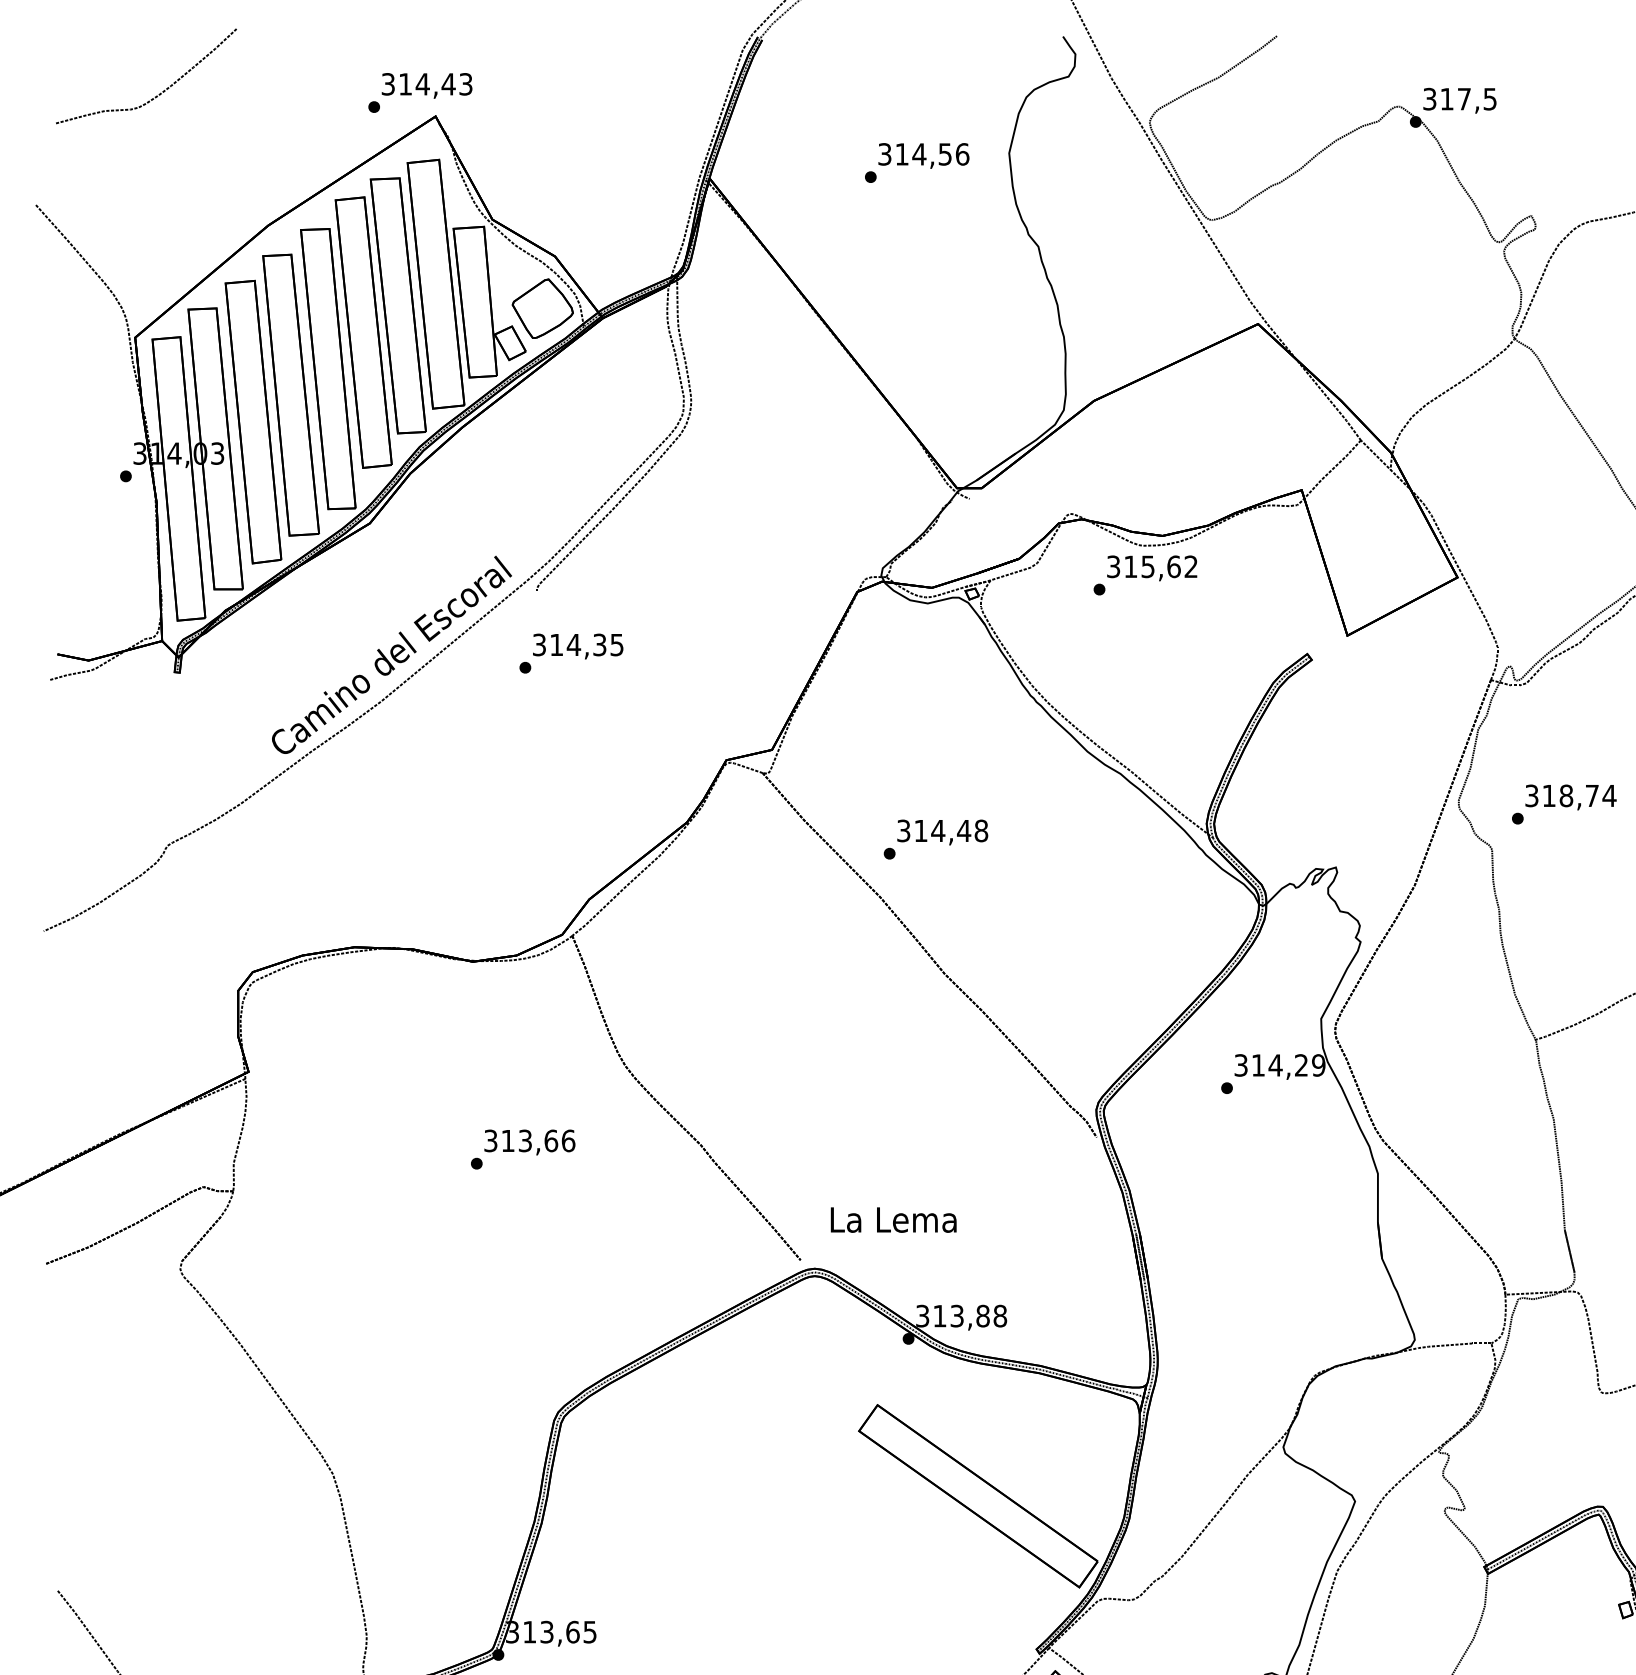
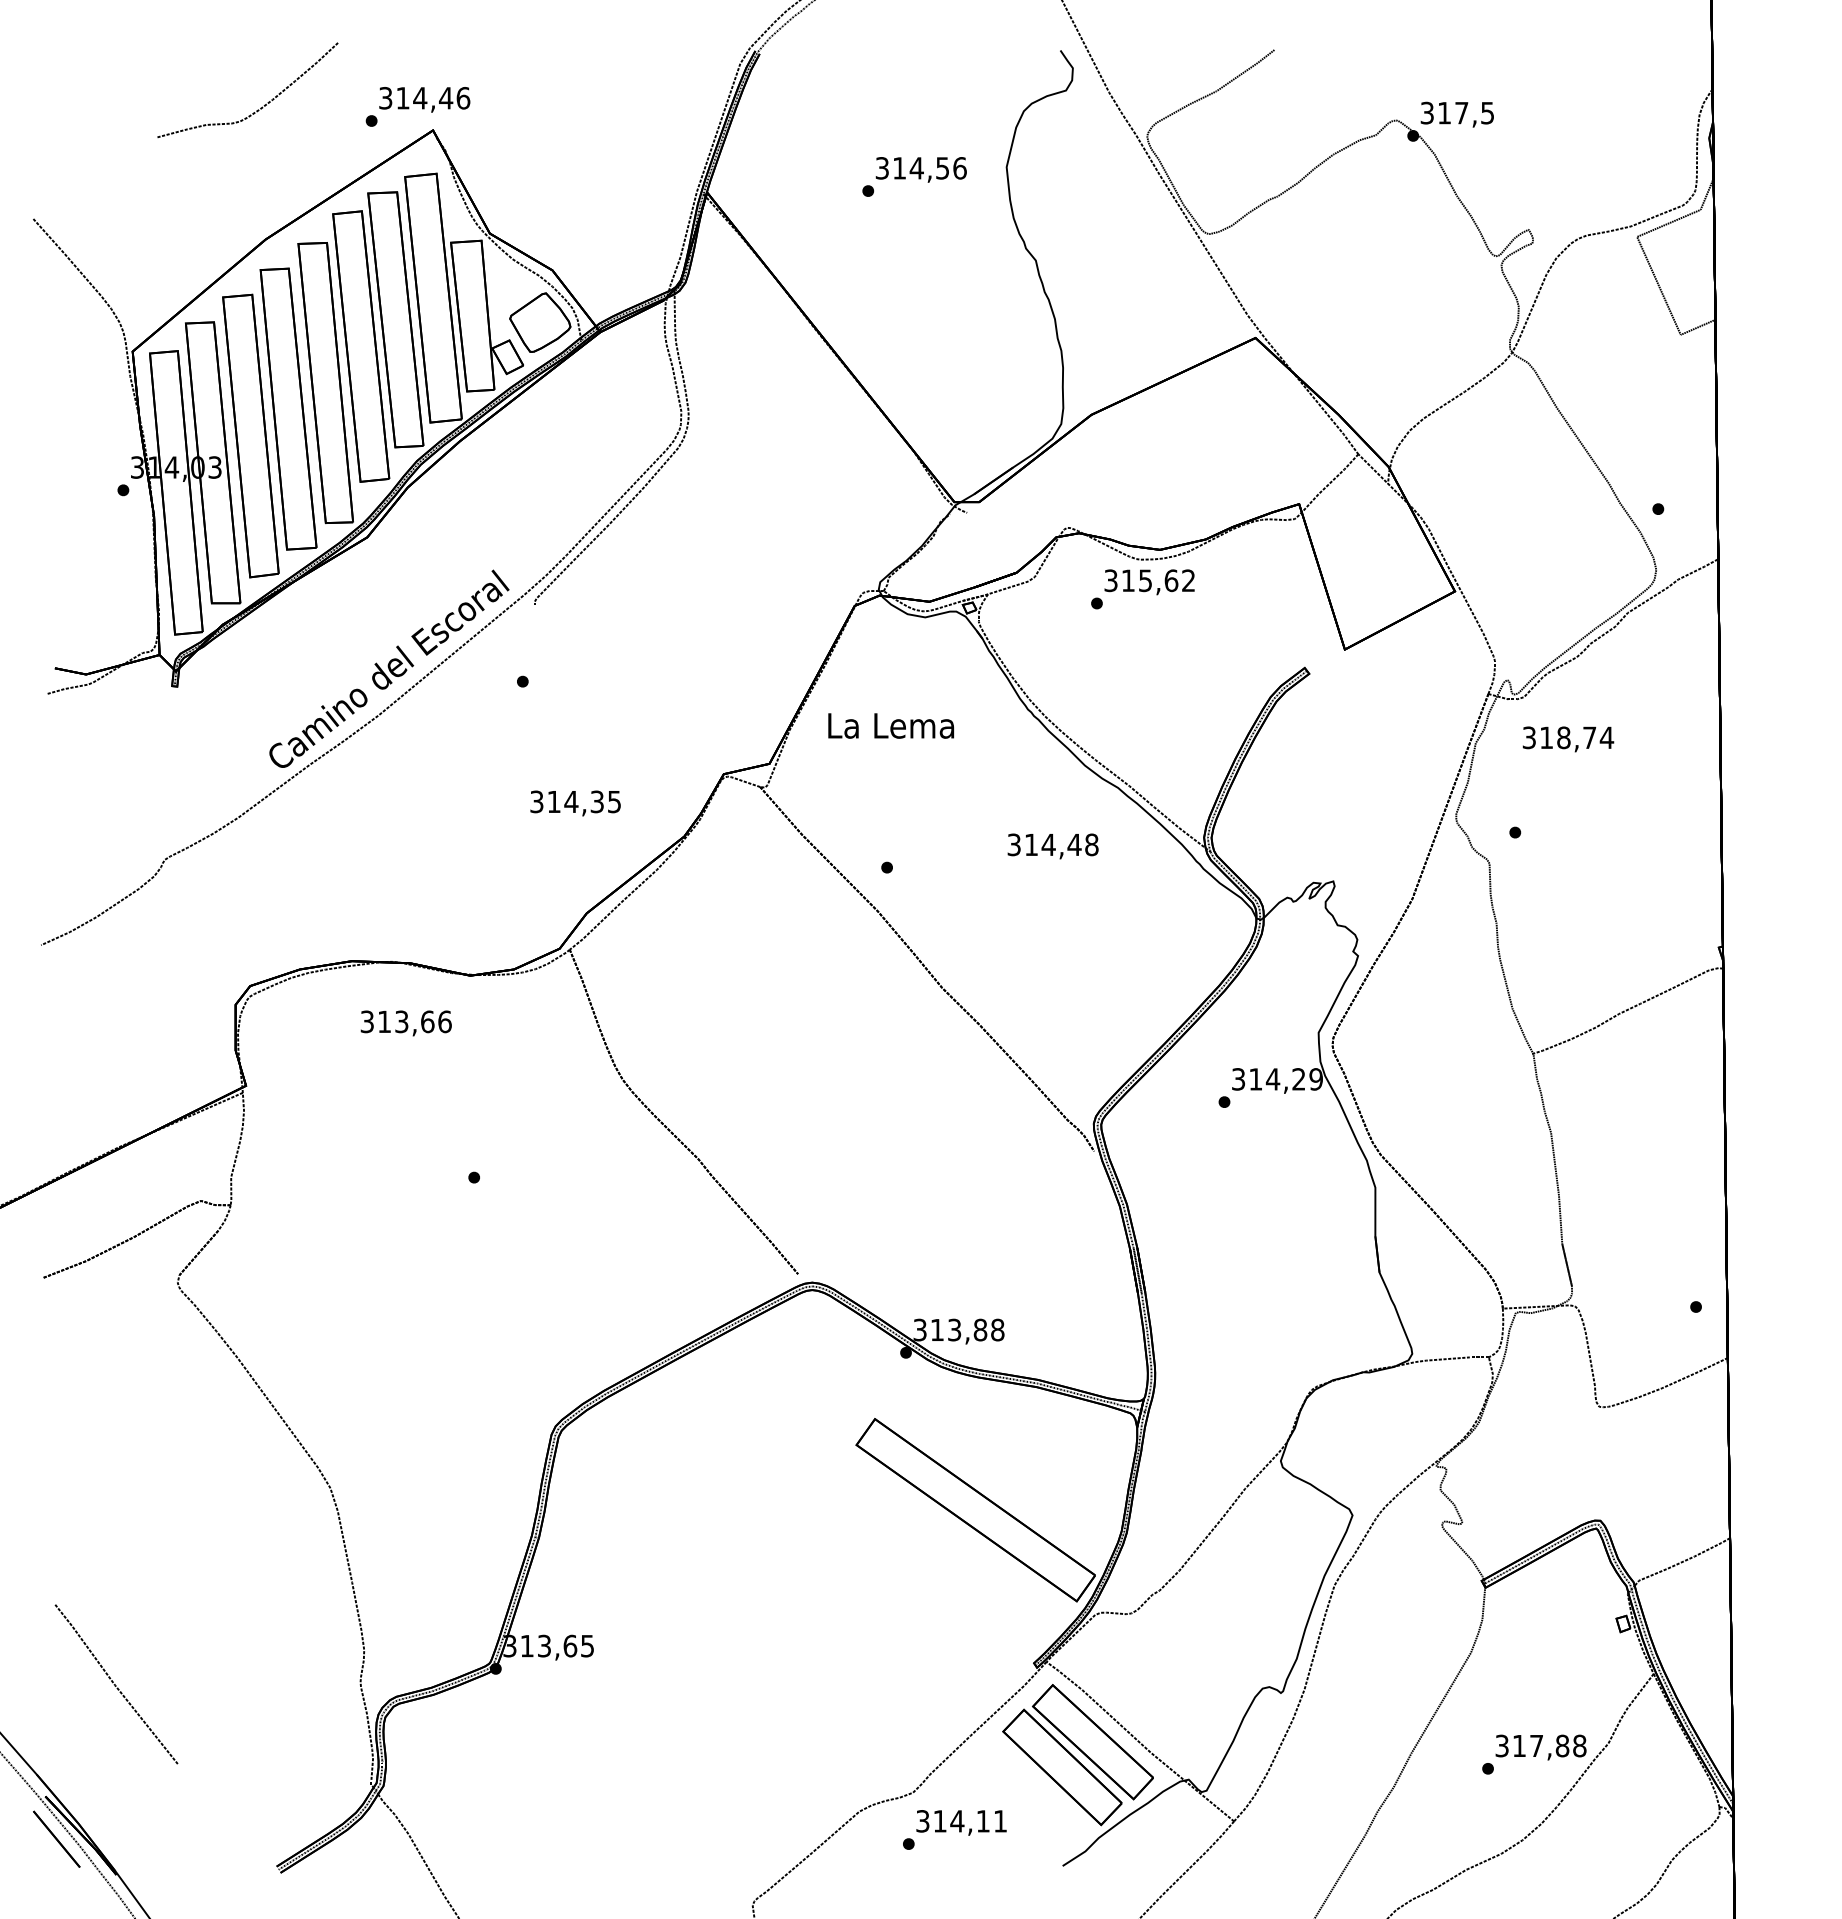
text: (466, 84) -> (463, 98), 314,43 -> 314,46
curve: (159, 93) -> (260, 107), moved
text: (578, 646) -> (575, 803), moved
text: (1571, 797) -> (1568, 739), moved
text: (942, 832) -> (1052, 846), moved
text: (529, 1142) -> (405, 1023), moved
text: (893, 1219) -> (890, 725), moved

